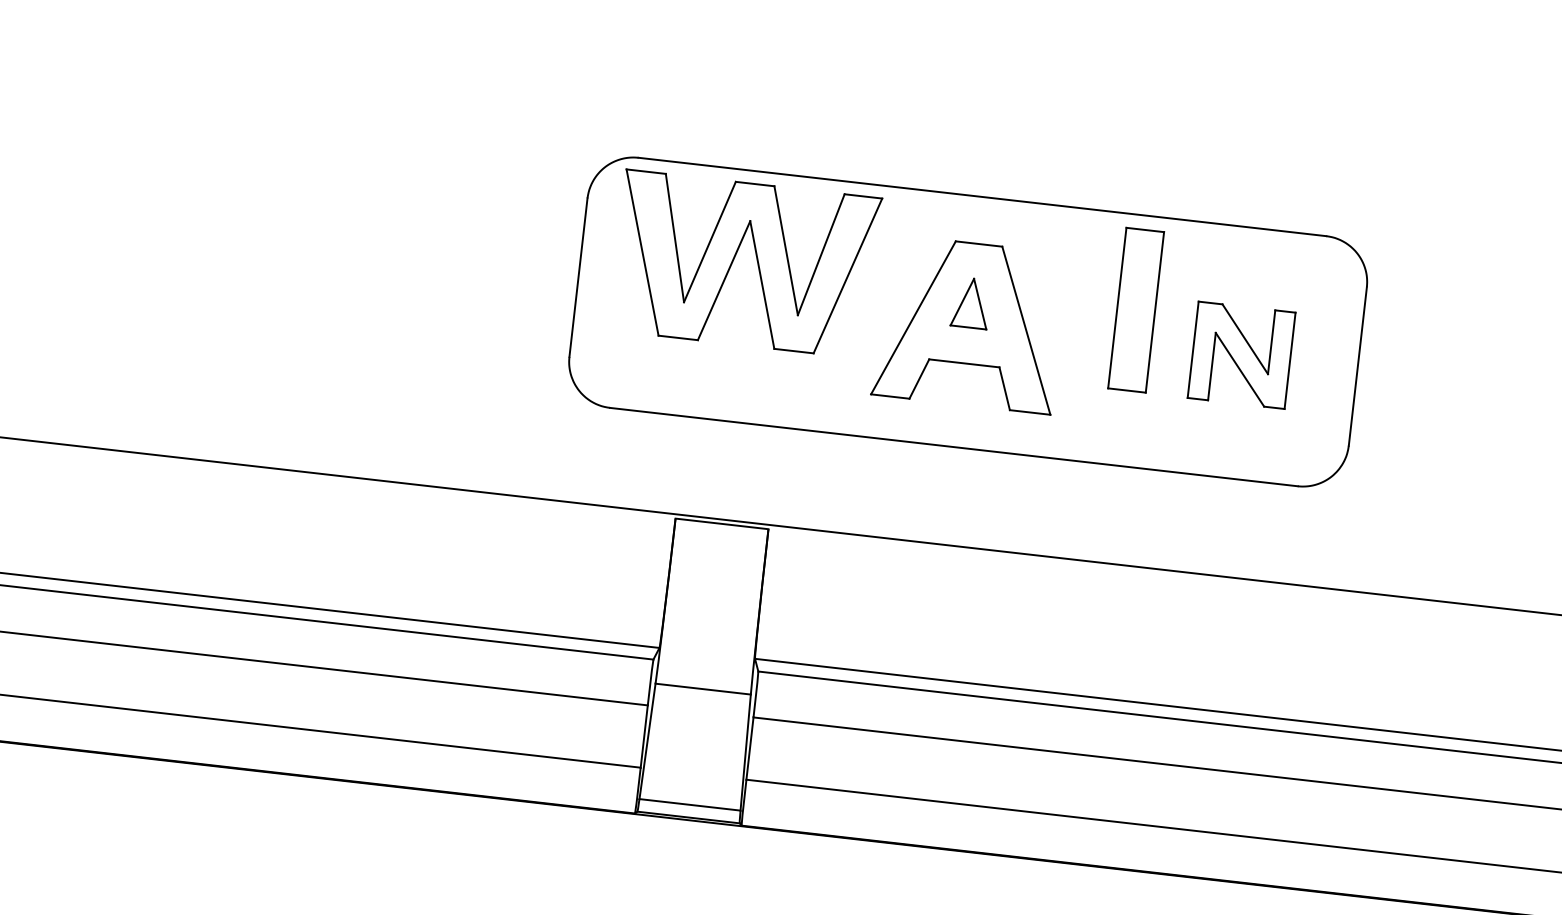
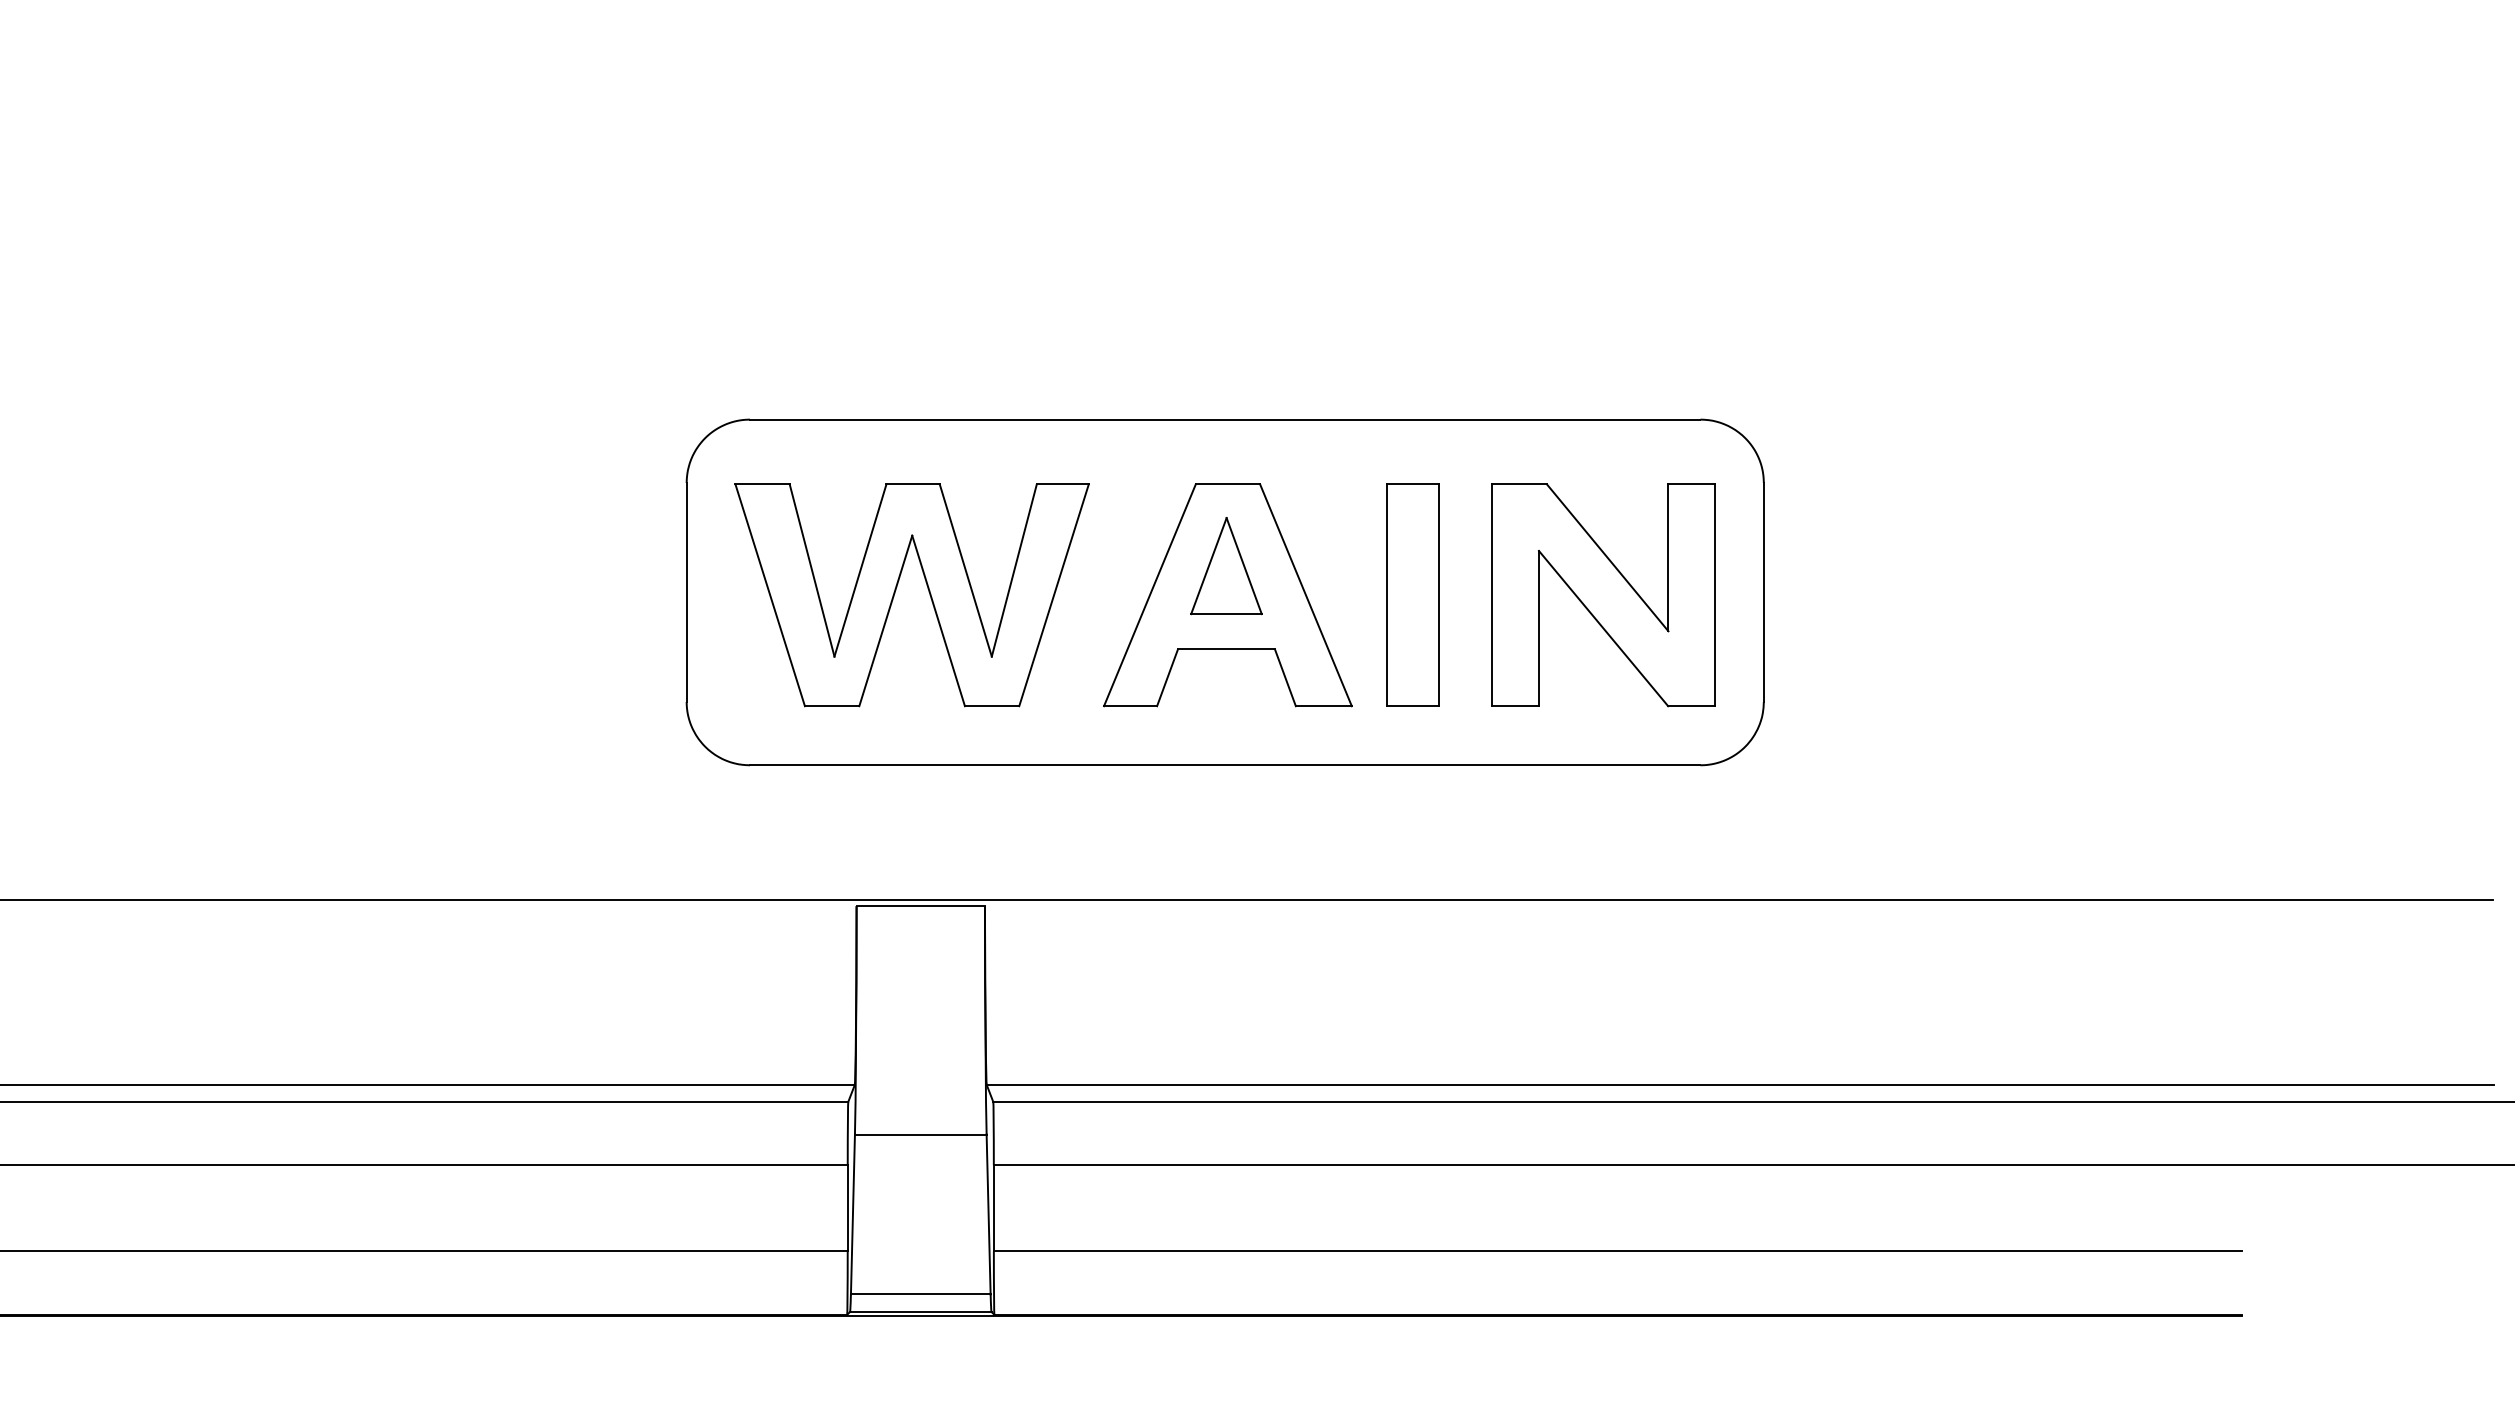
part: (734, 259) -> (896, 590), moved
part: (971, 303) -> (1226, 566), size x1.43
part: (1136, 309) -> (1412, 594), moved
part: (1241, 355) -> (1603, 595), size x1.67

